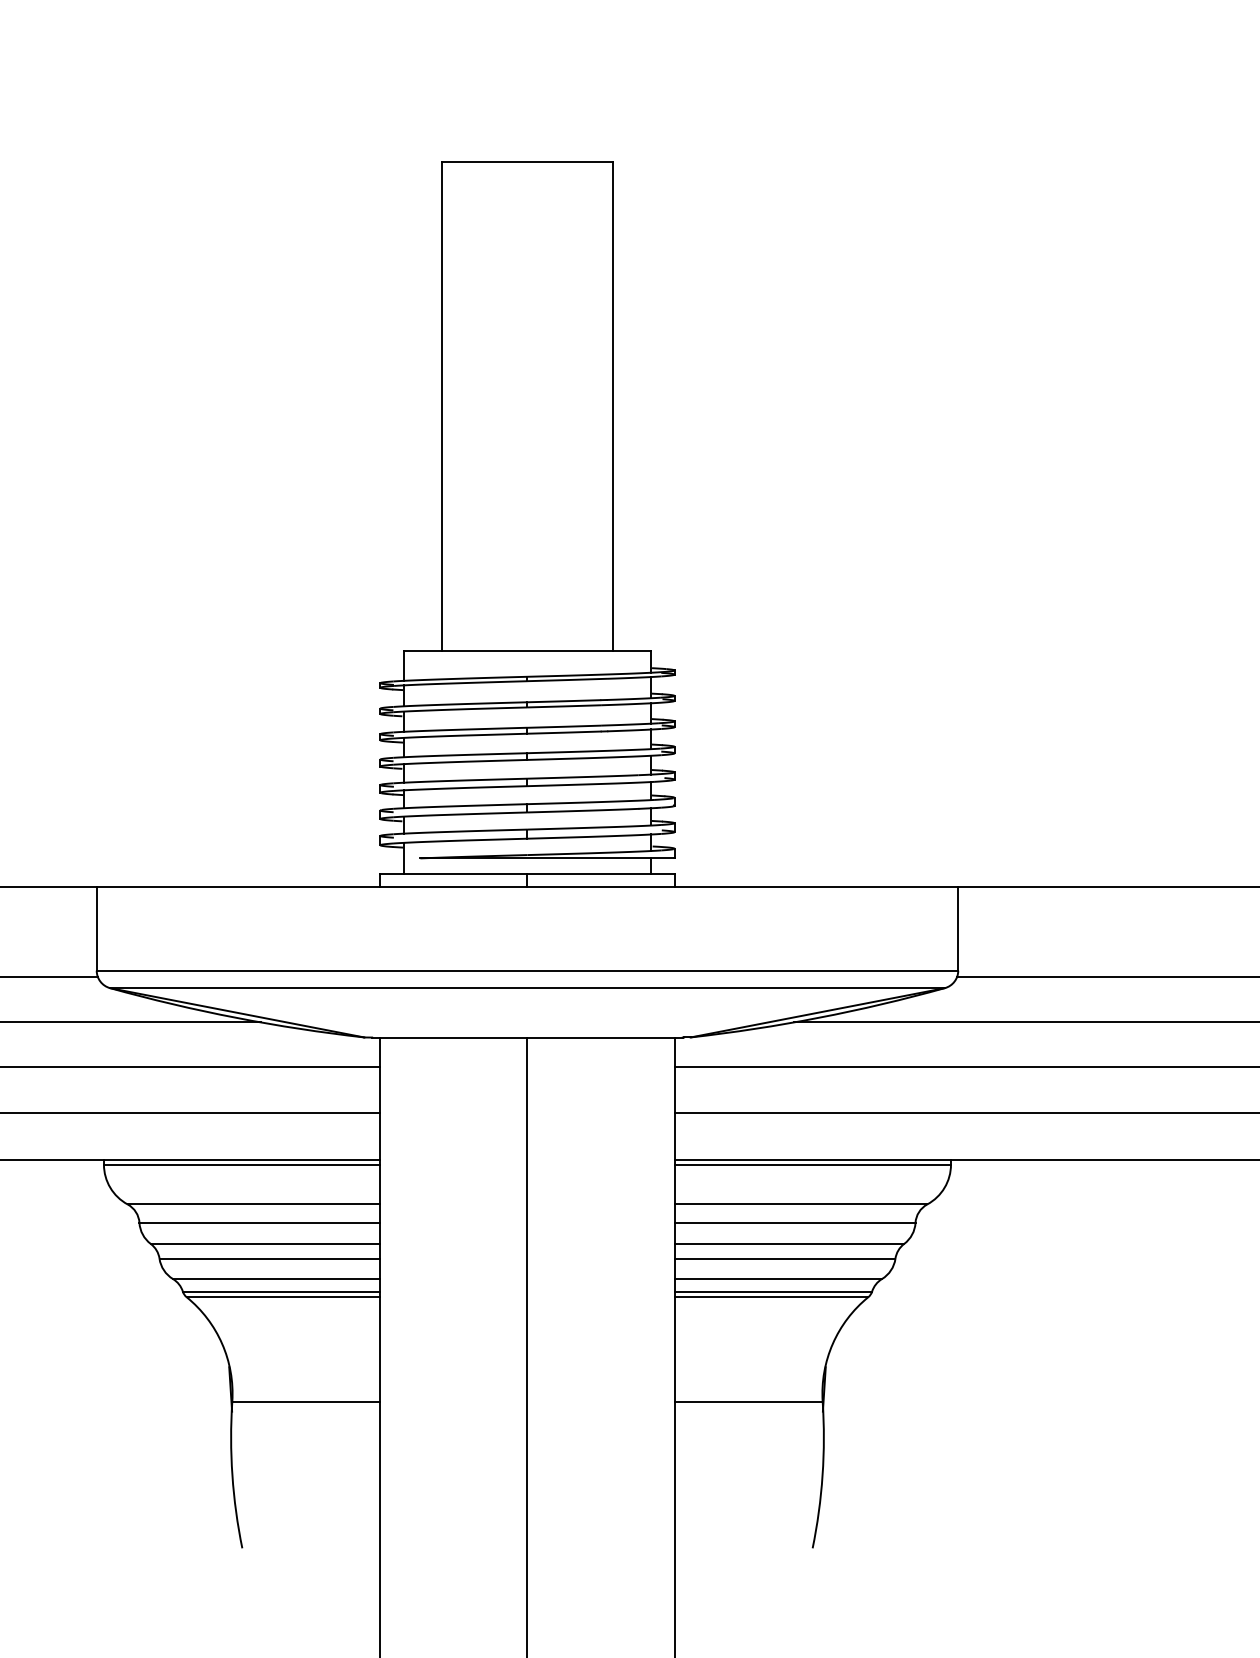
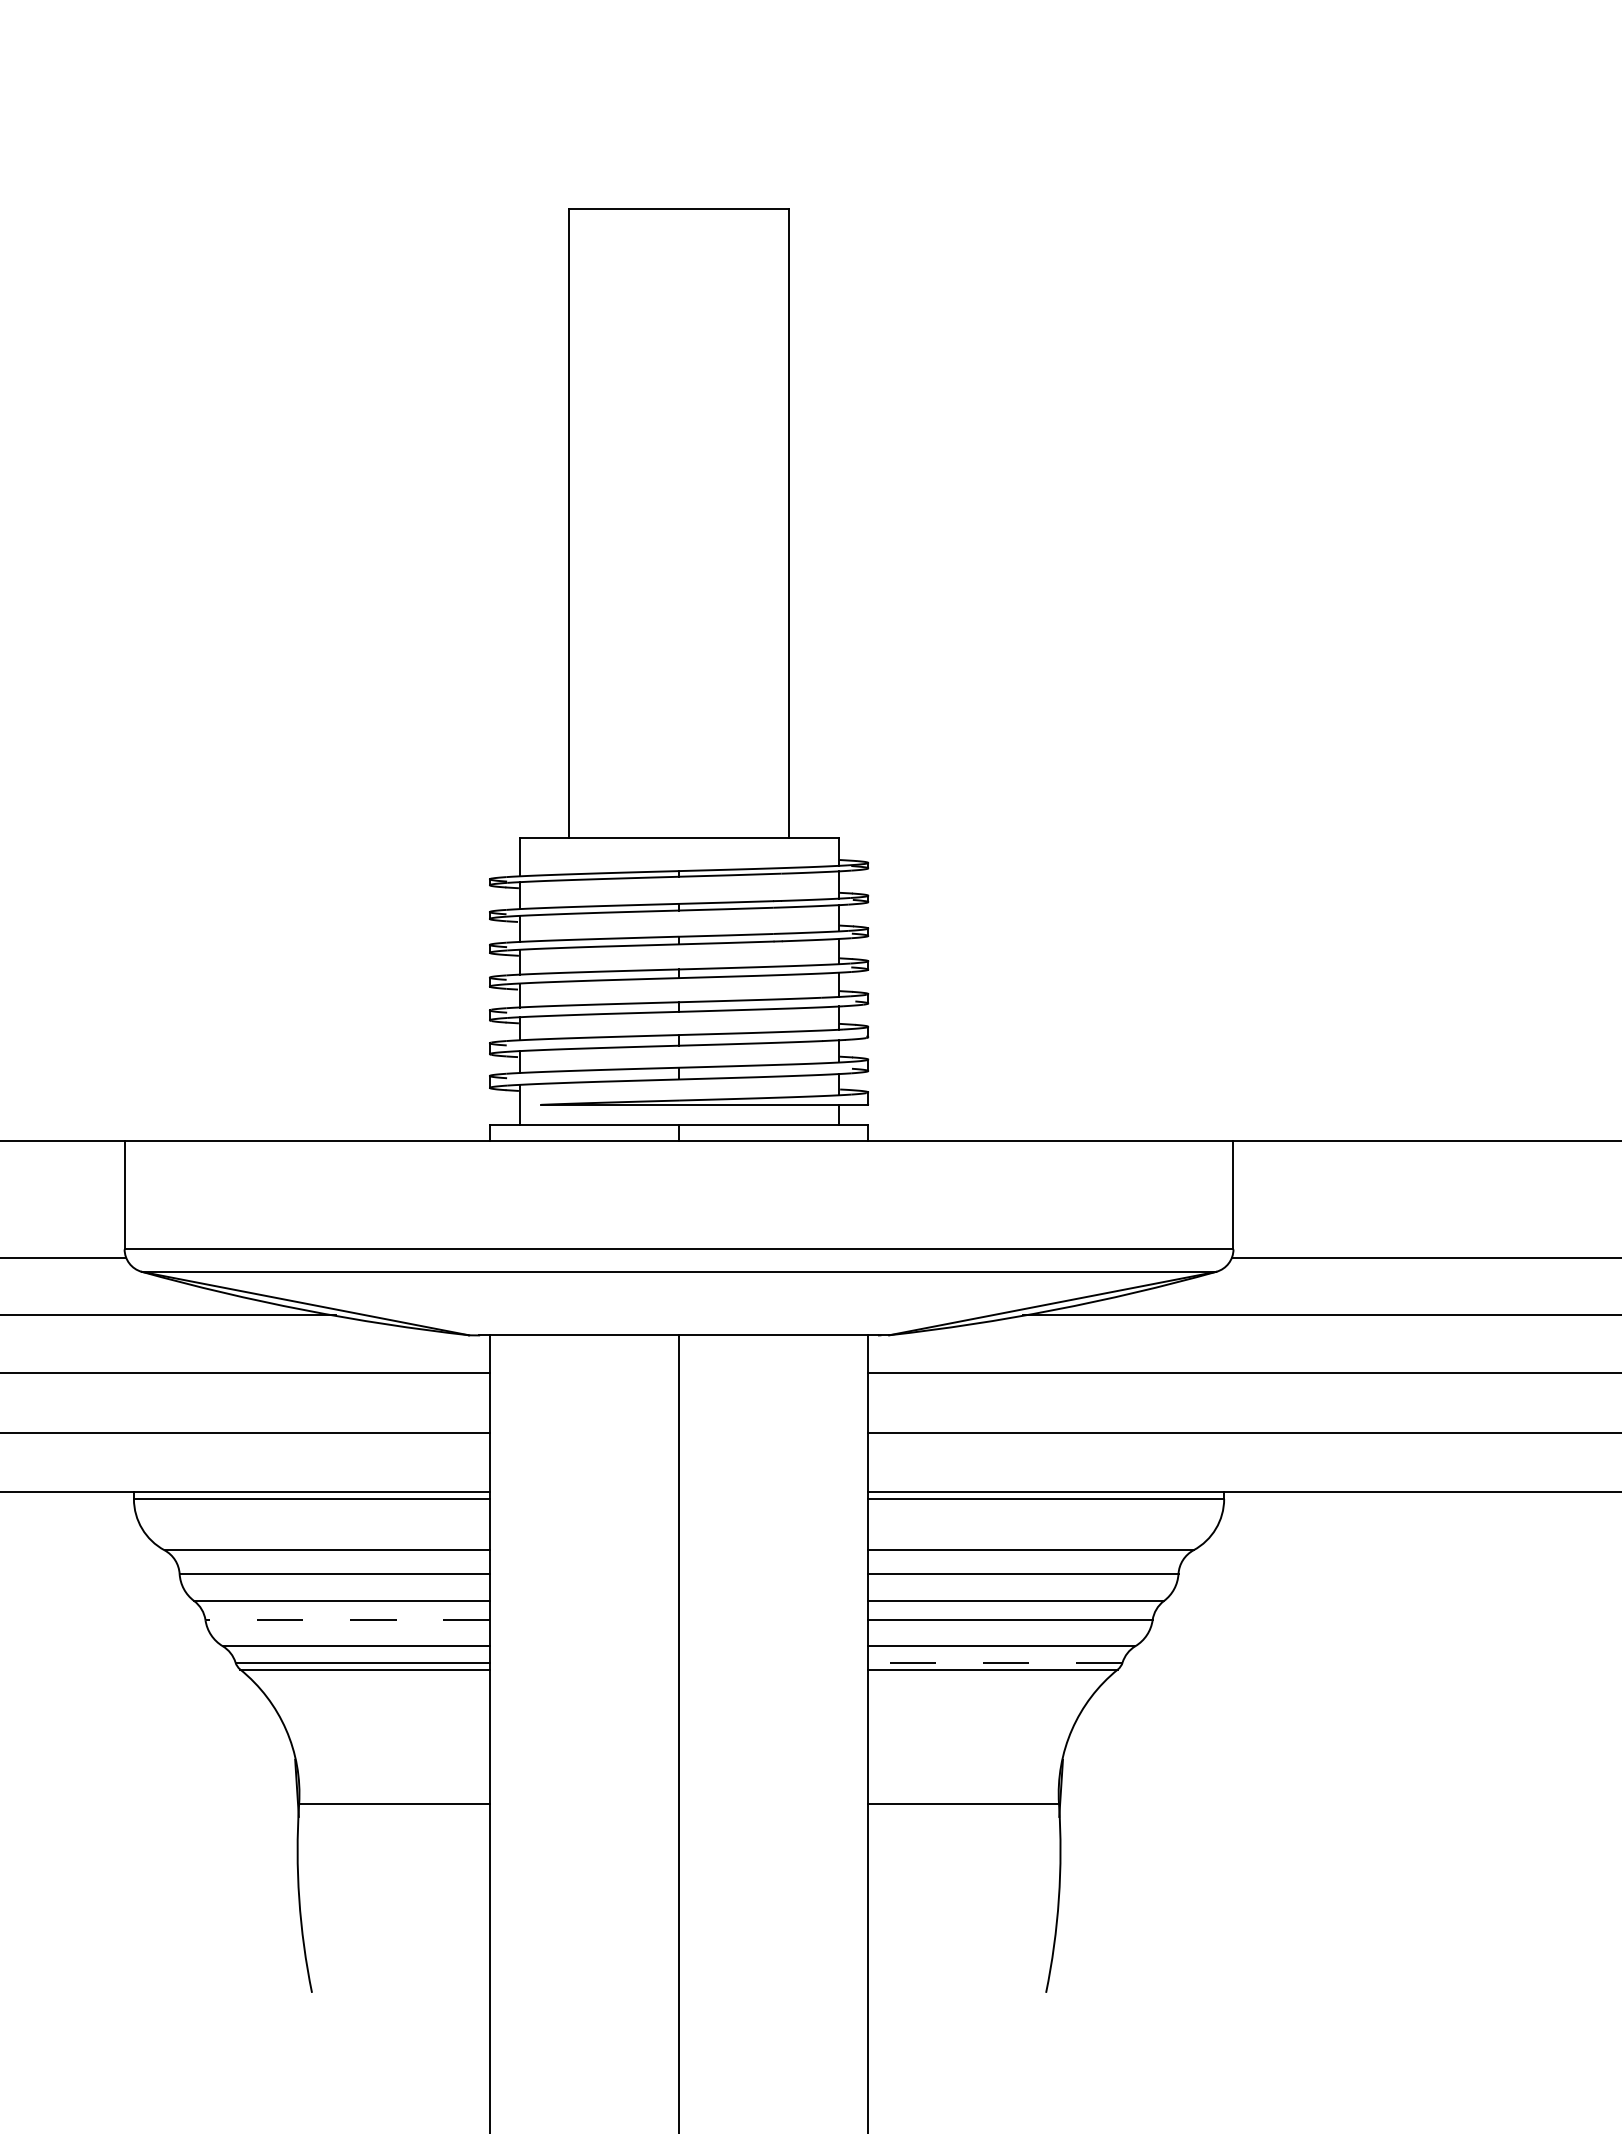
line: (269, 1258) -> (347, 1619), solid -> dashed
line: (773, 1291) -> (995, 1662), solid -> dashed

